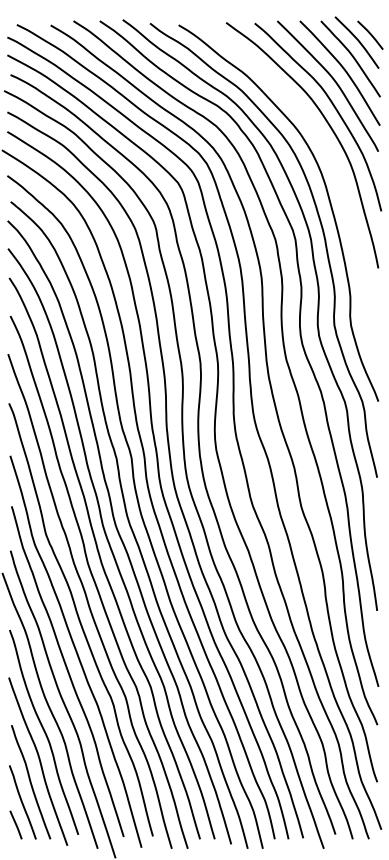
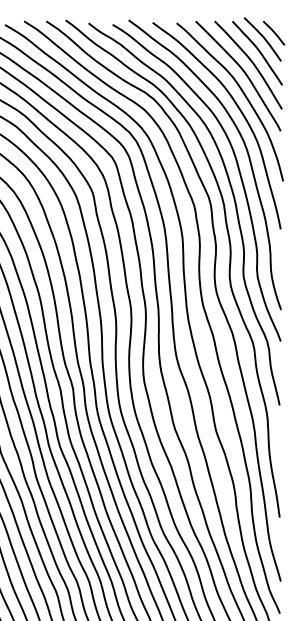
curve: (337, 175) -> (246, 151), added

